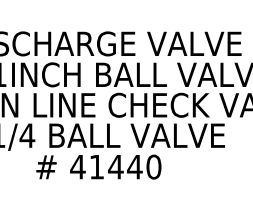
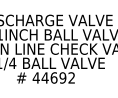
text: (125, 166) -> (58, 77), 41440 -> 44692

